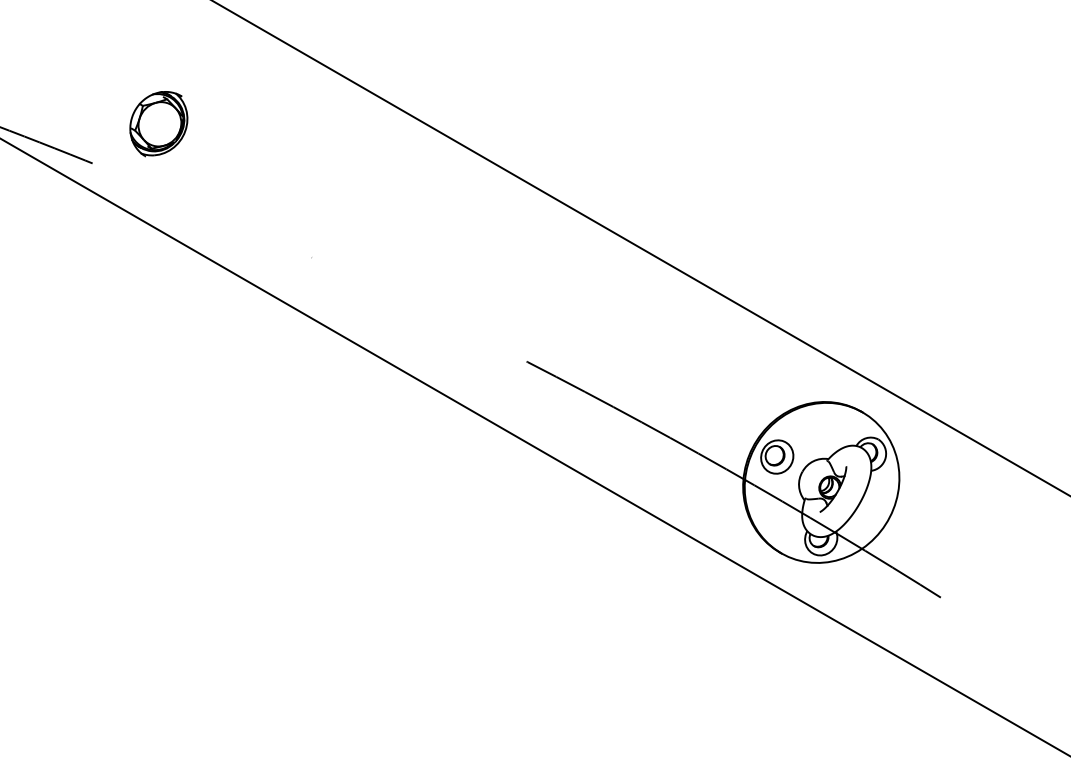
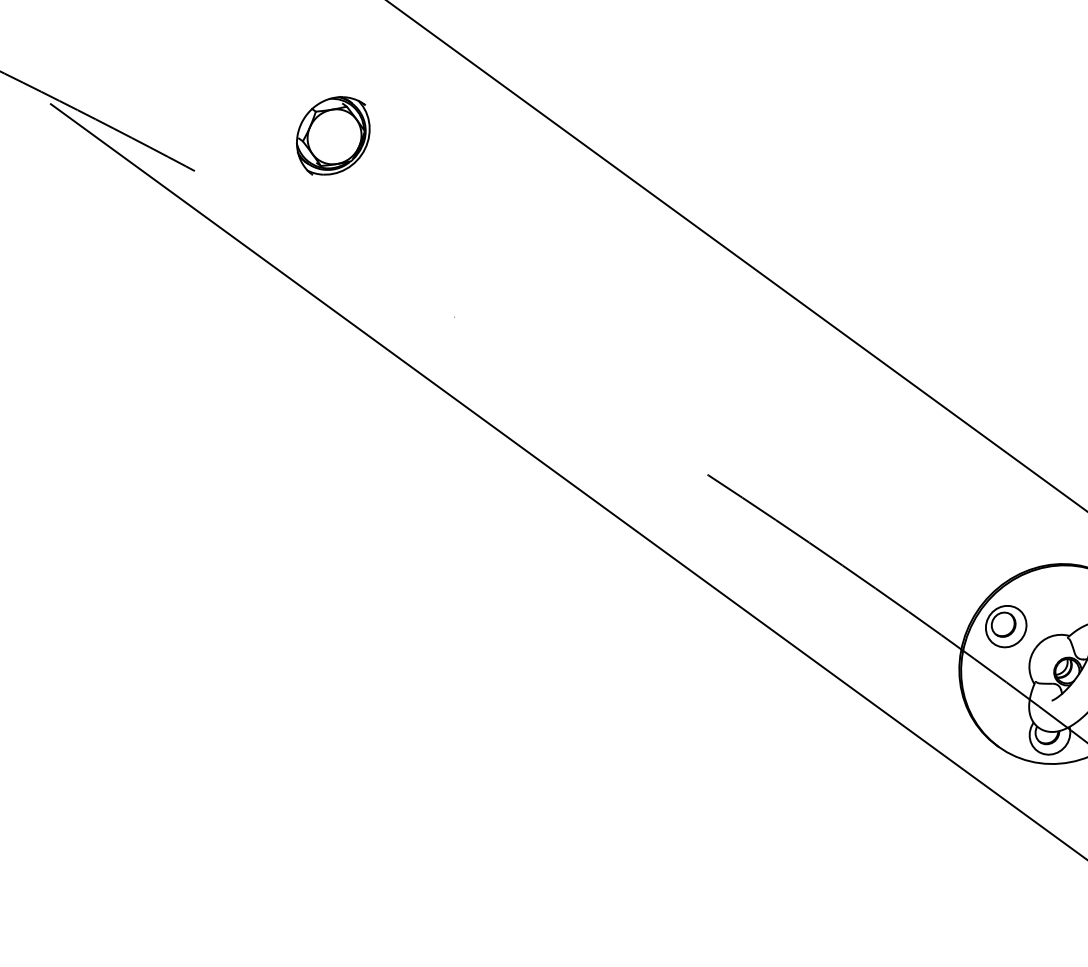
part: (158, 124) -> (332, 136), moved

